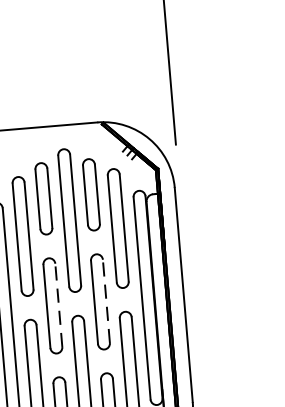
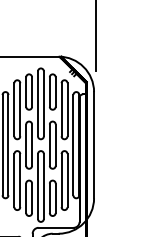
line: (106, 302) -> (55, 145), dashed -> solid
line: (59, 305) -> (32, 145), dashed -> solid

